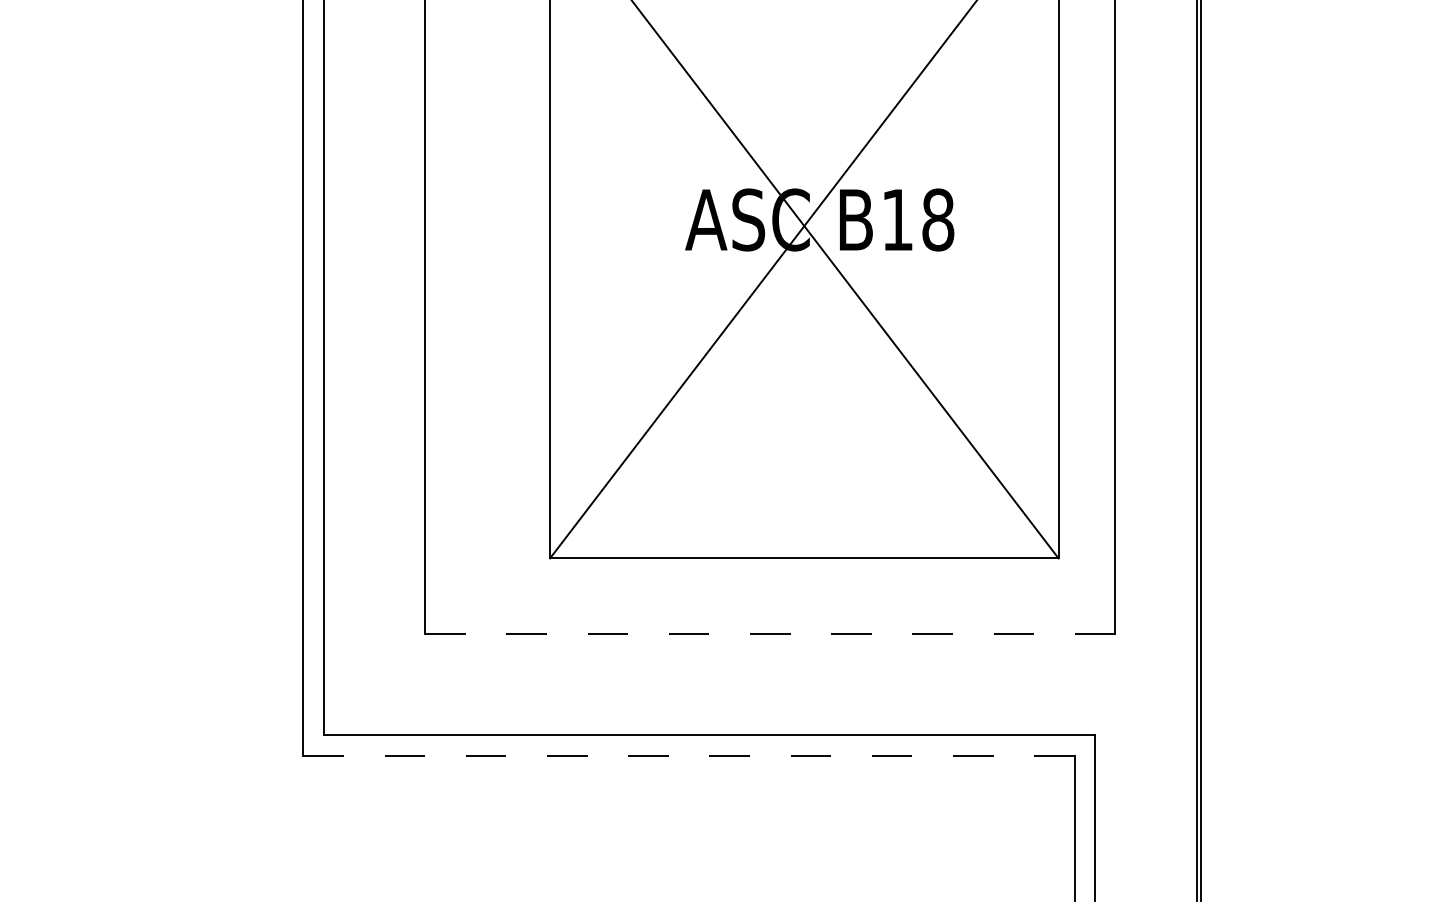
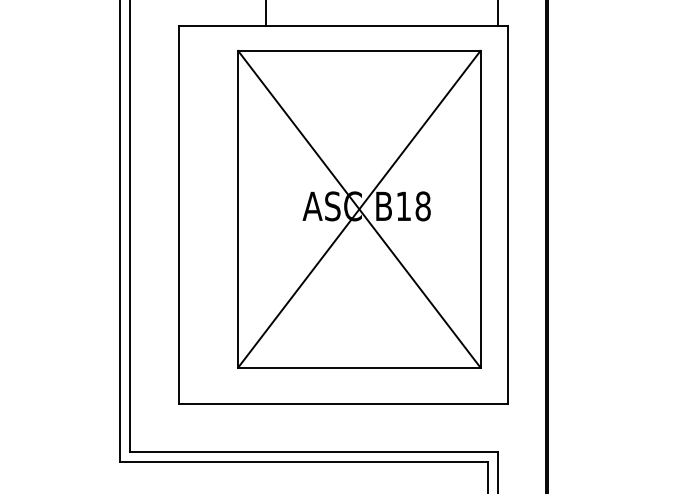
line: (768, 633) -> (342, 403), dashed -> solid
line: (689, 755) -> (304, 461), dashed -> solid

